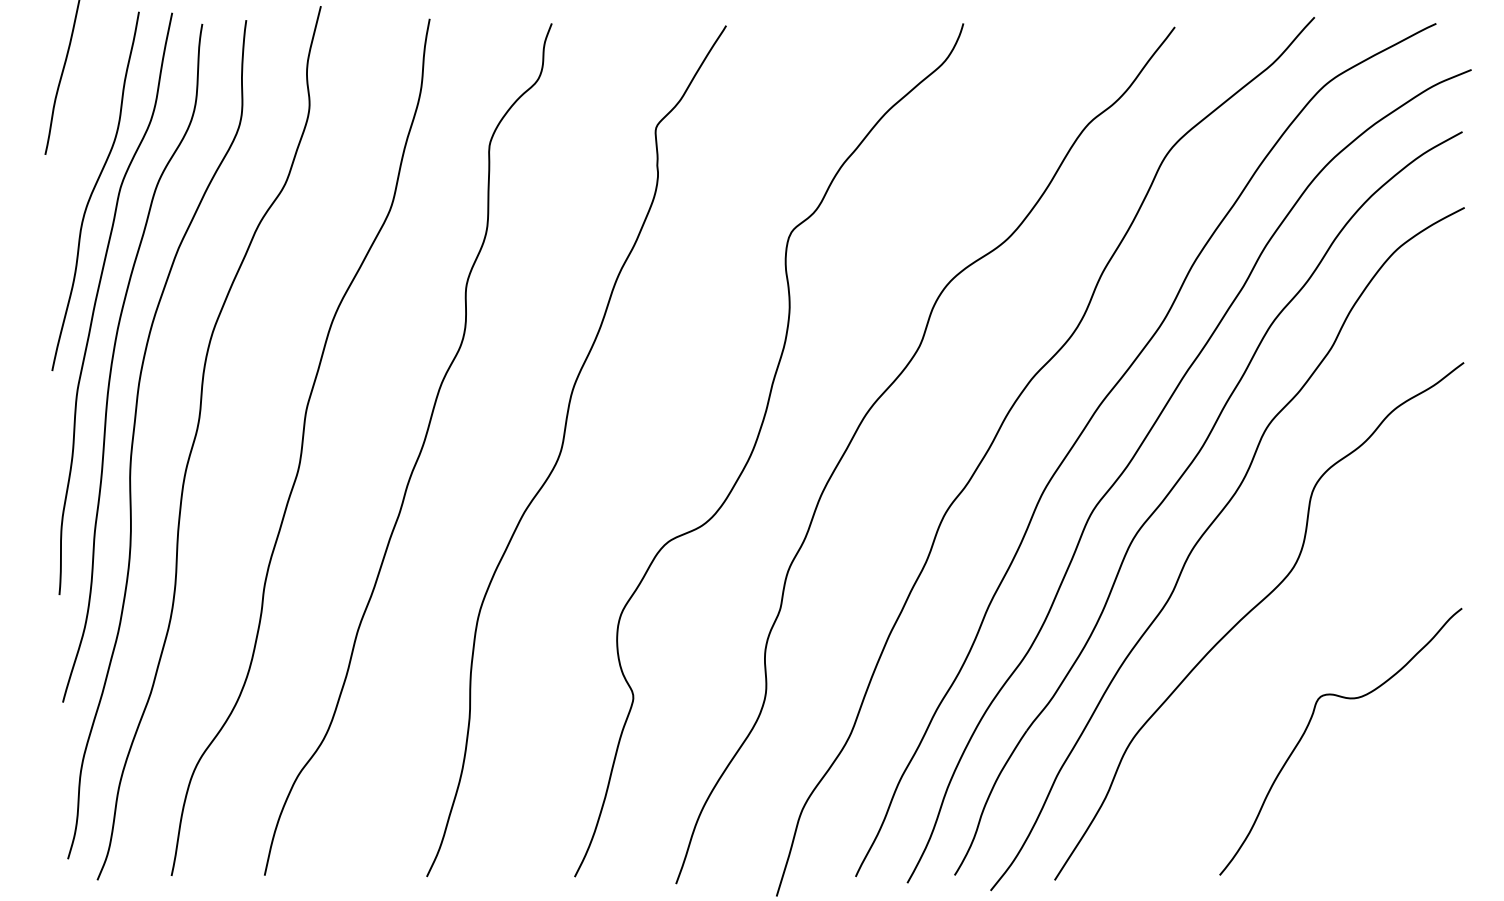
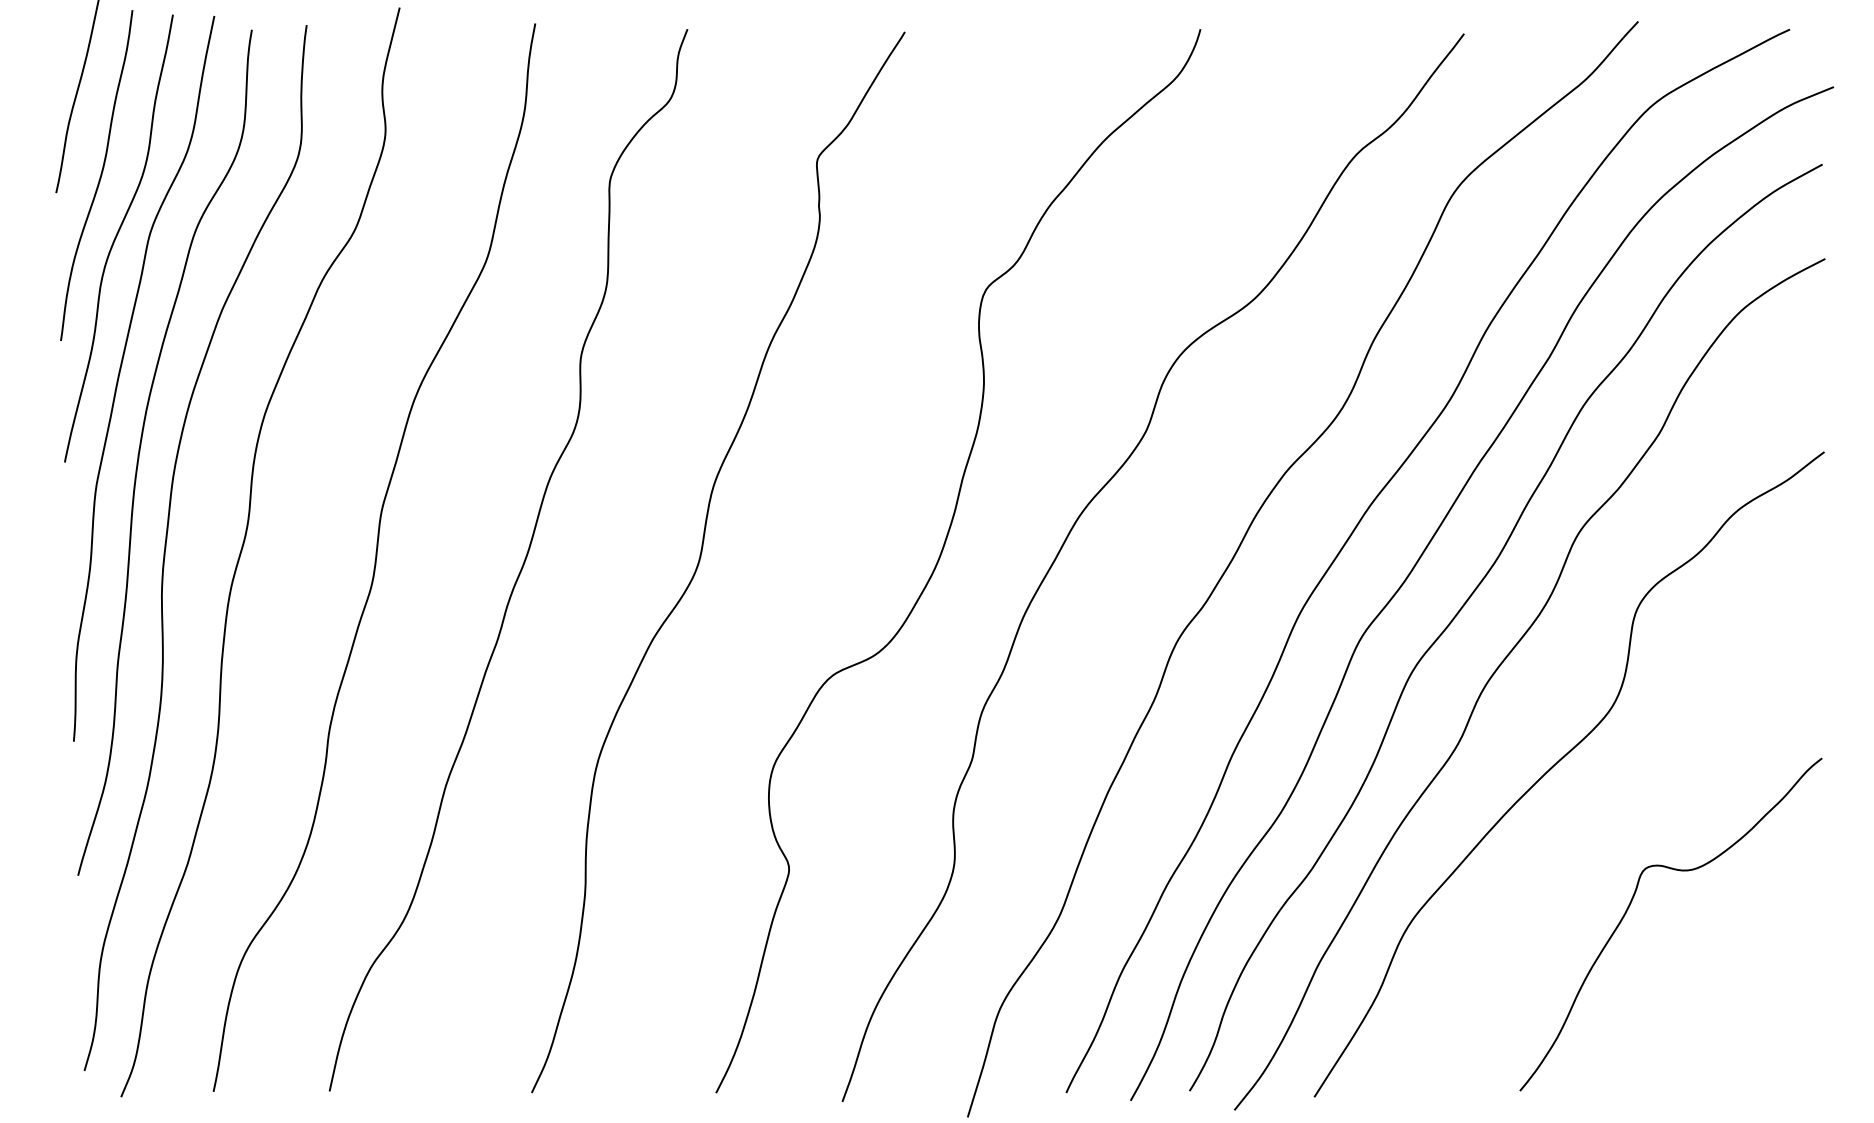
curve: (80, 142) -> (99, 177), added

